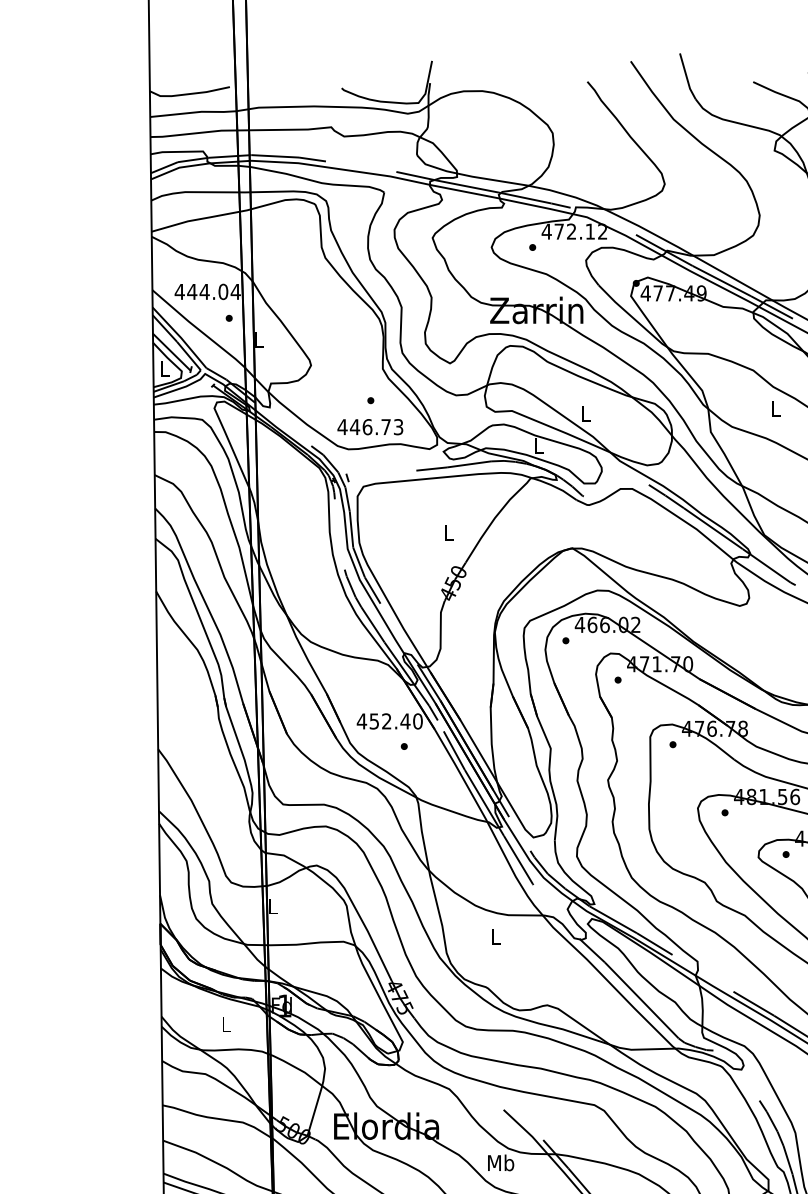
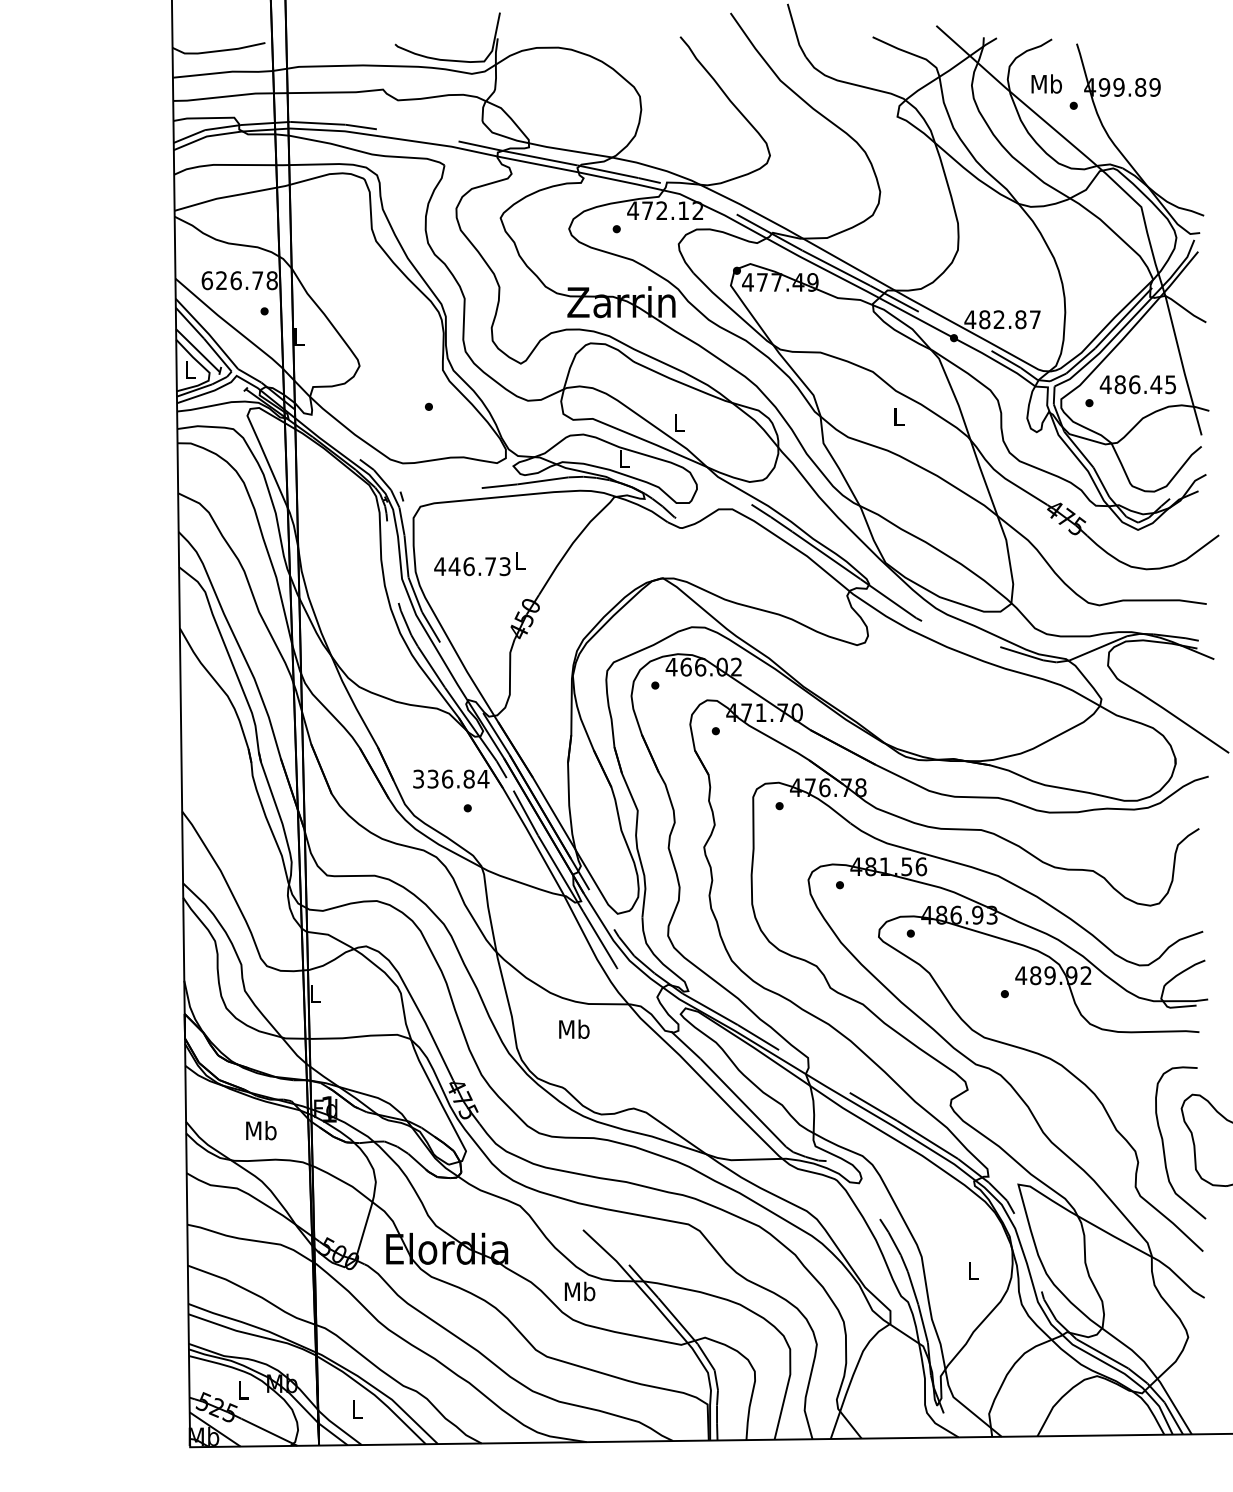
text: (207, 291) -> (239, 280), 444.04 -> 626.78
text: (370, 427) -> (472, 566), moved
text: (389, 720) -> (450, 778), 452.40 -> 336.84
text: (496, 936) -> (574, 1028), L -> Mb
text: (226, 1024) -> (261, 1130), L -> Mb

